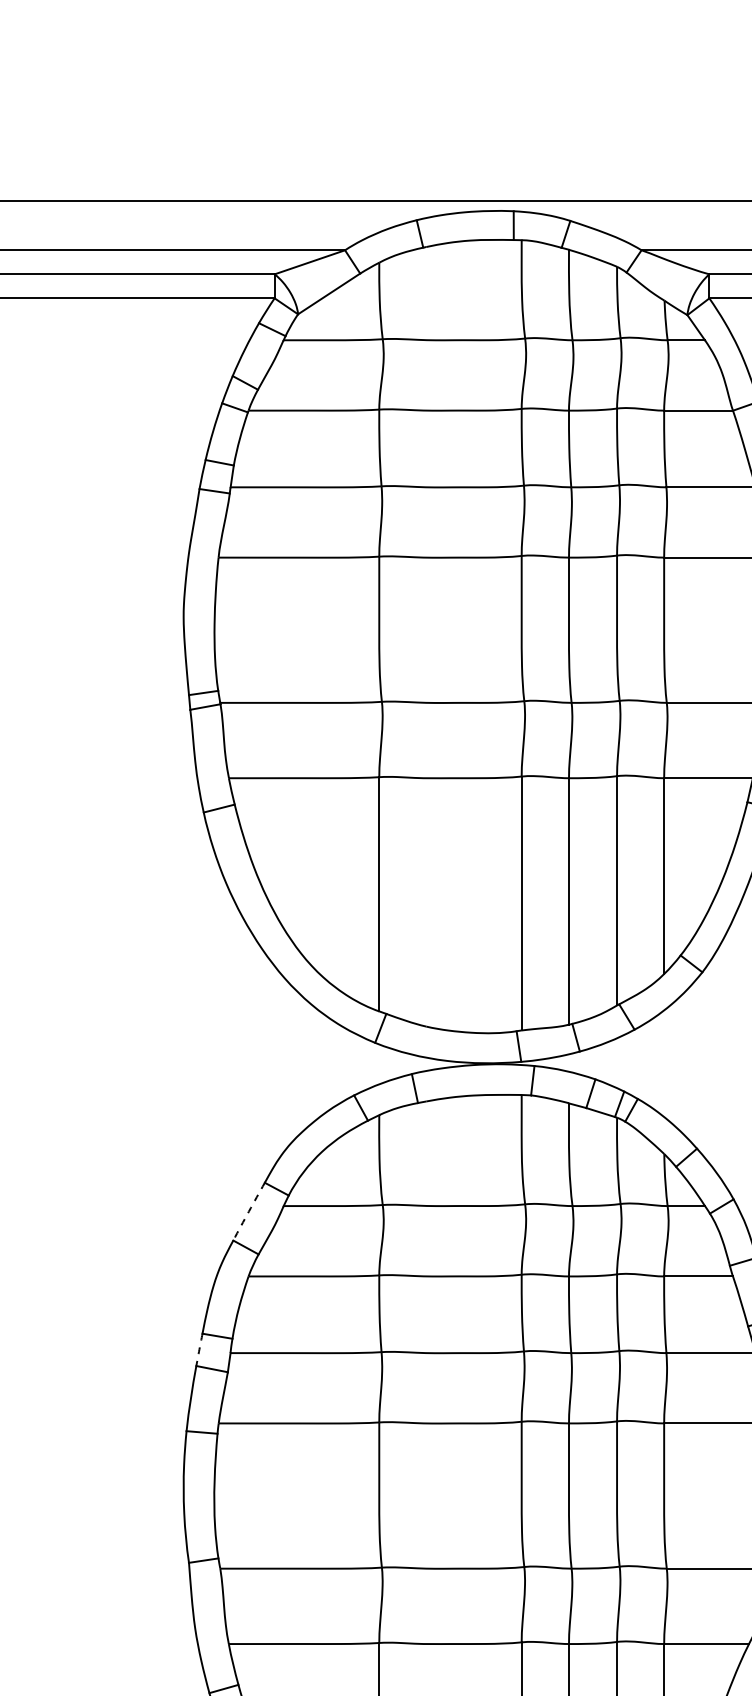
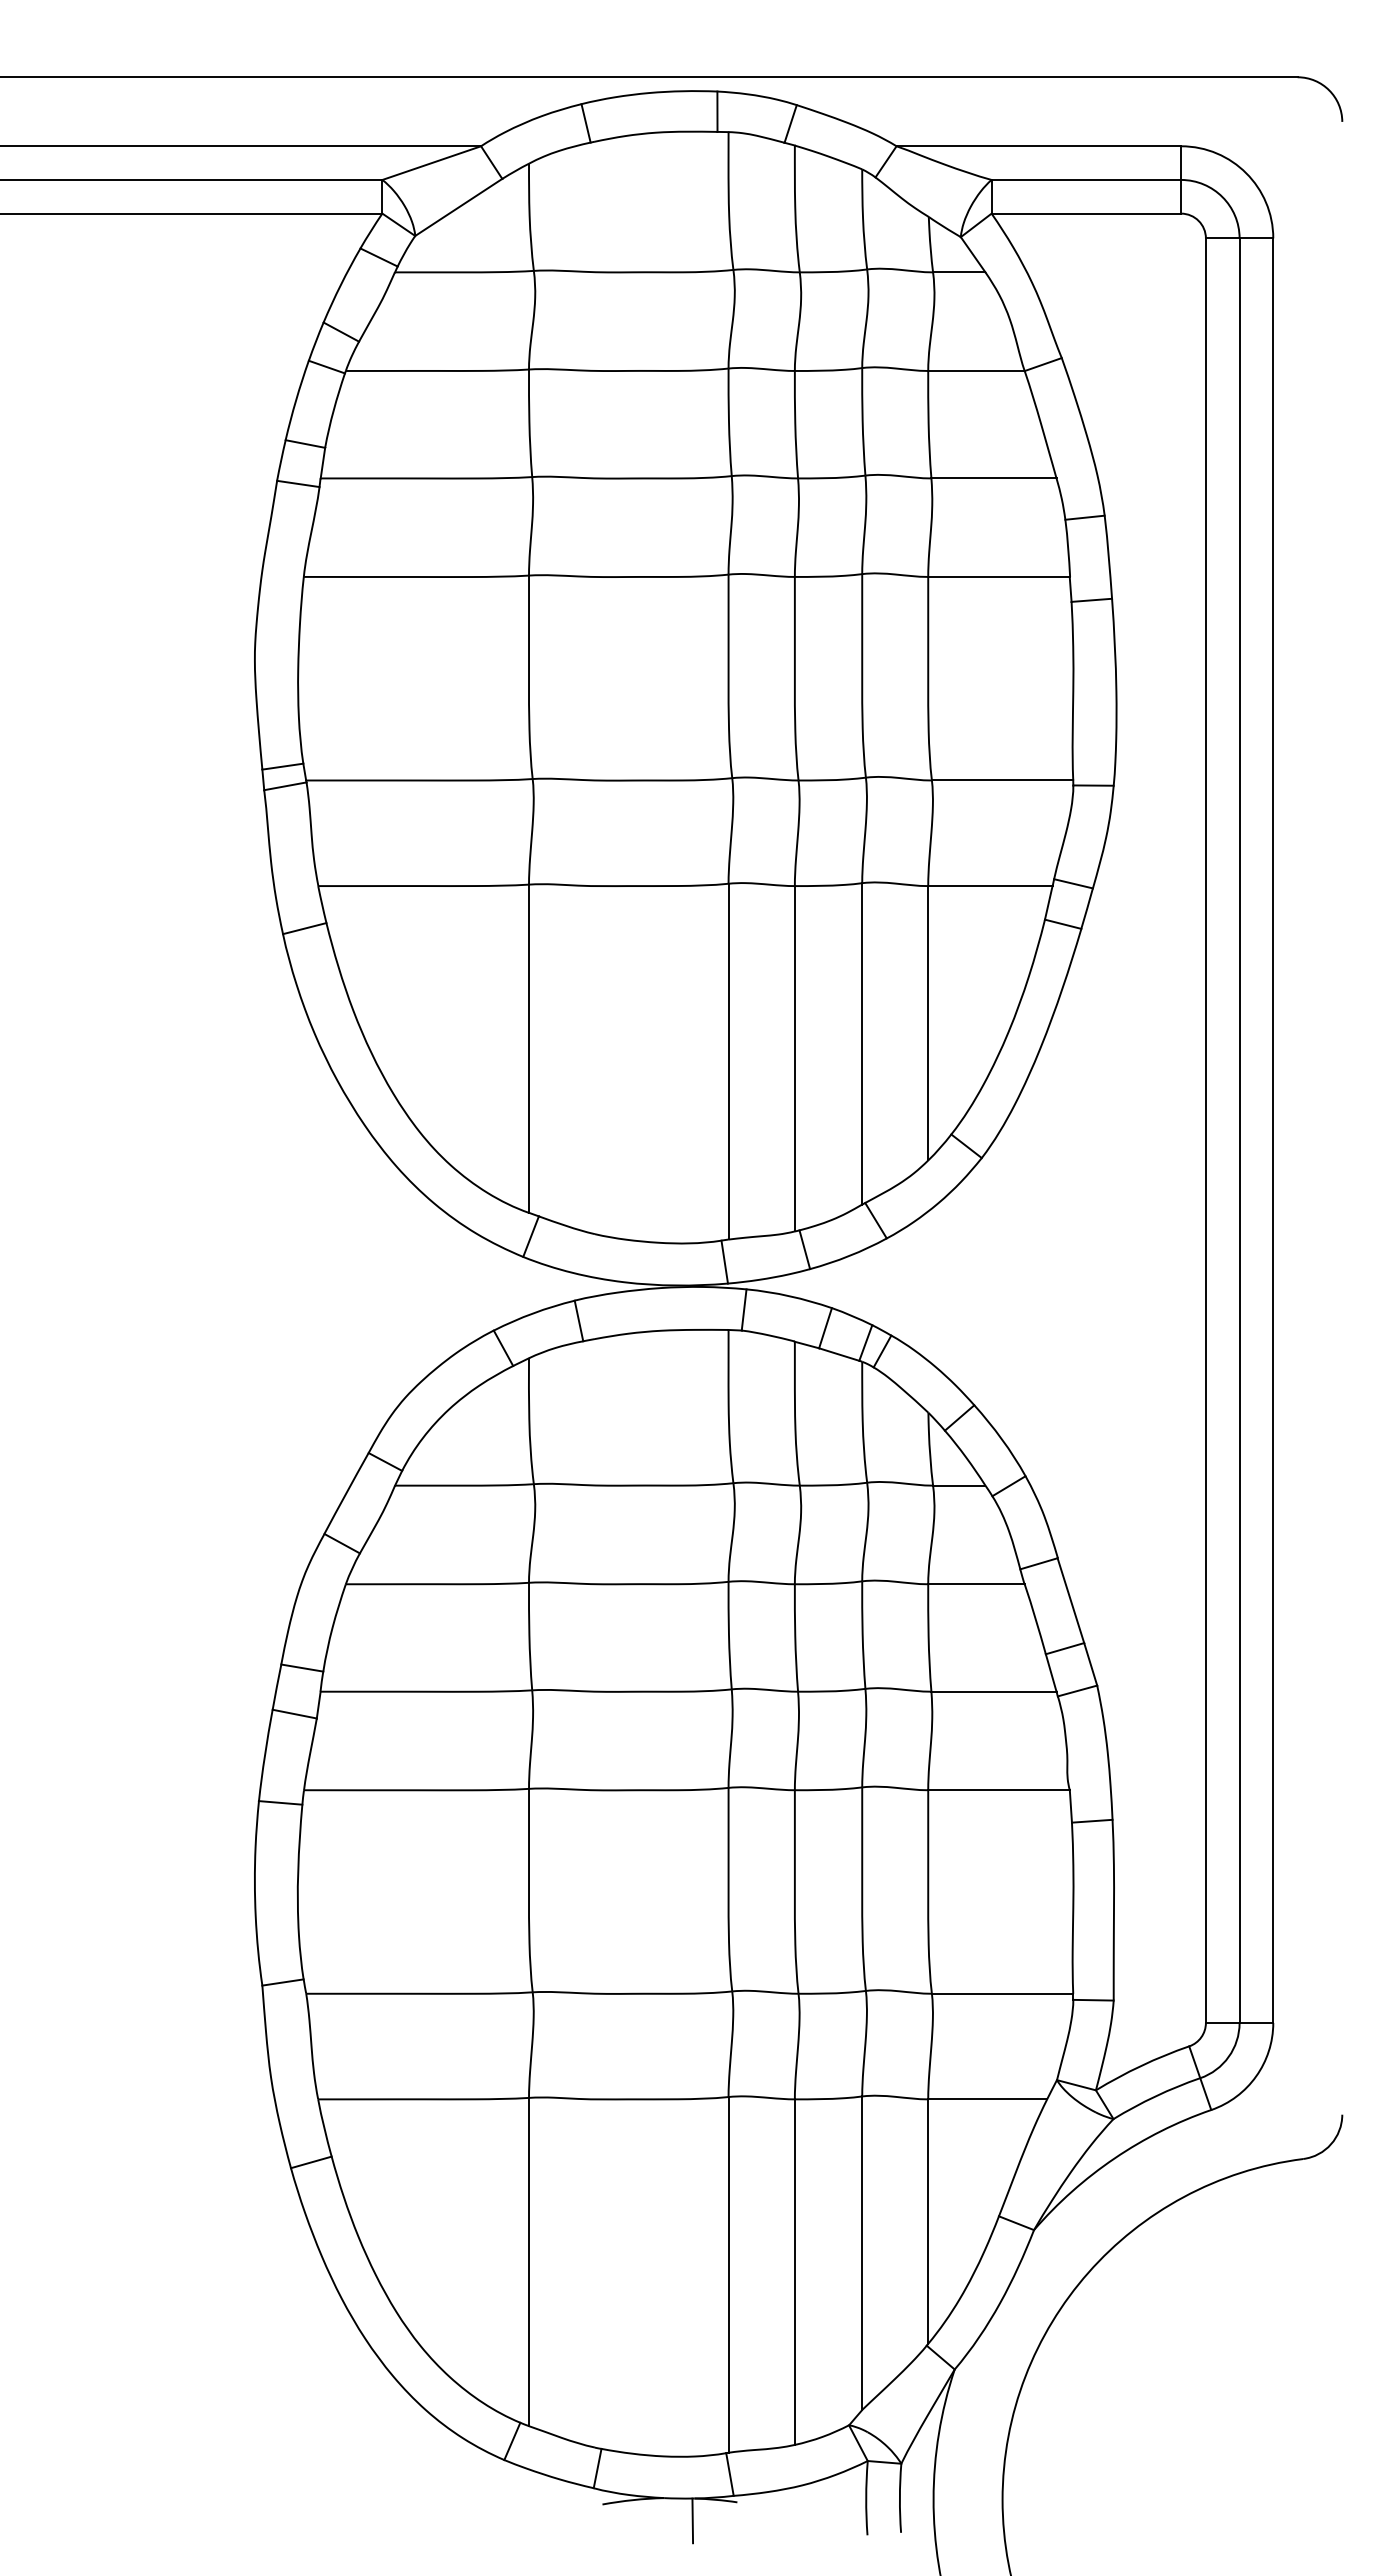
arc: (249, 1211) -> (346, 1493), dashed -> solid
arc: (199, 1350) -> (276, 1687), dashed -> solid

